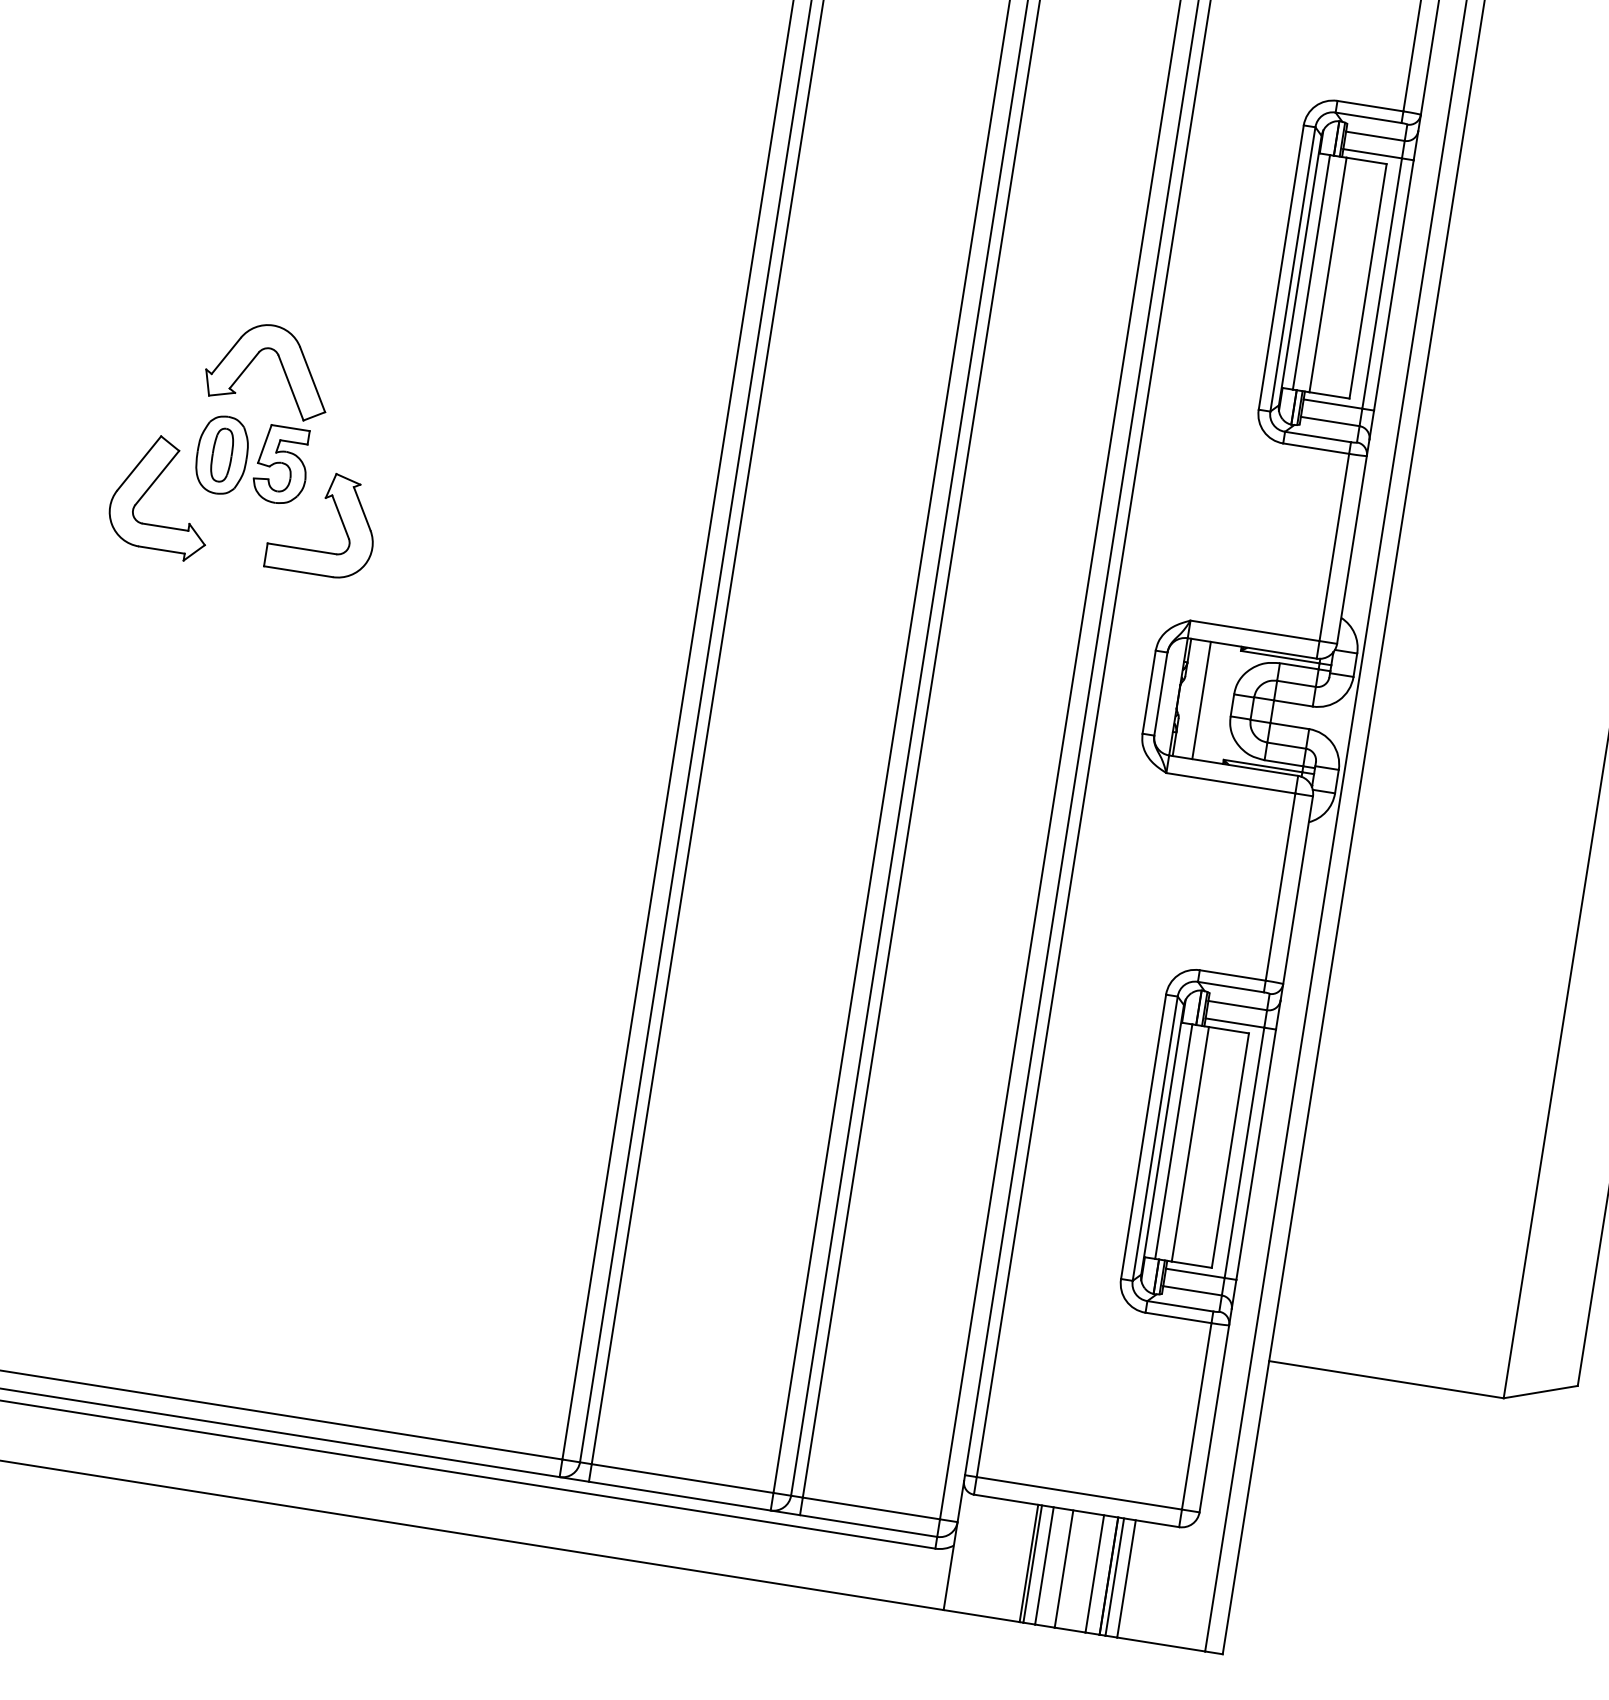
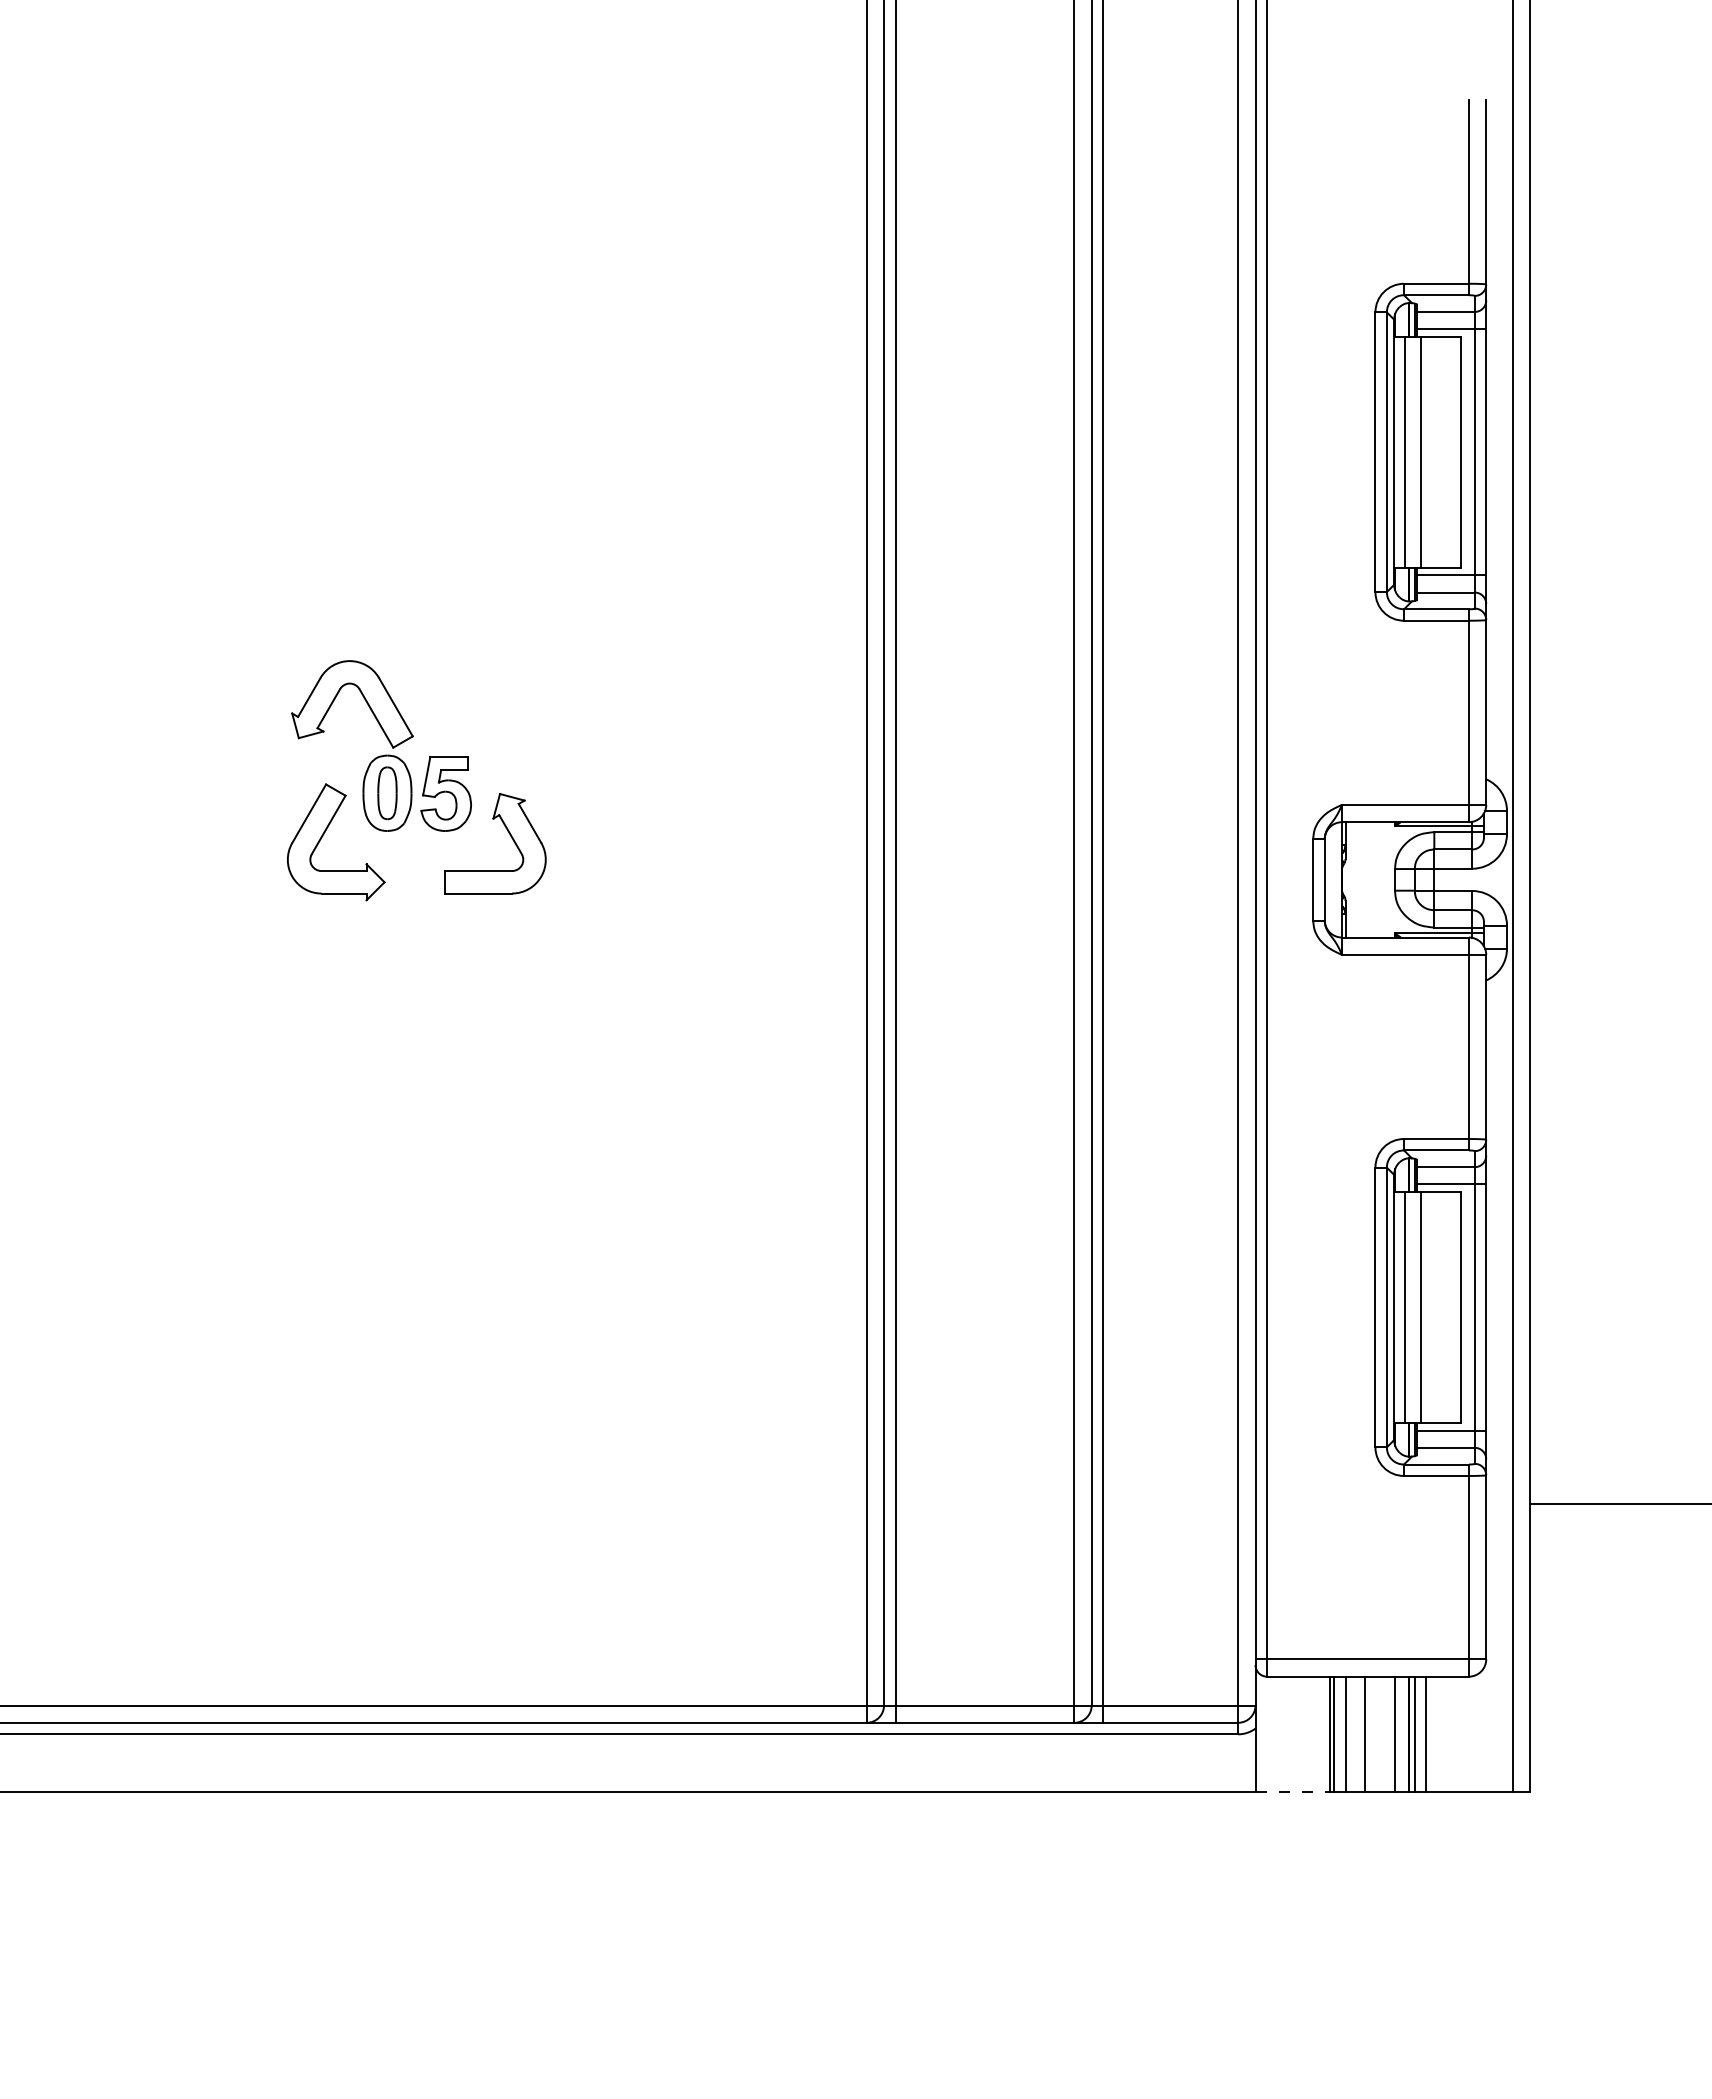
part: (281, 365) -> (363, 698), moved
line: (1201, 700) -> (1364, 879), removed
line: (982, 1616) -> (1293, 1792), solid -> dashed

